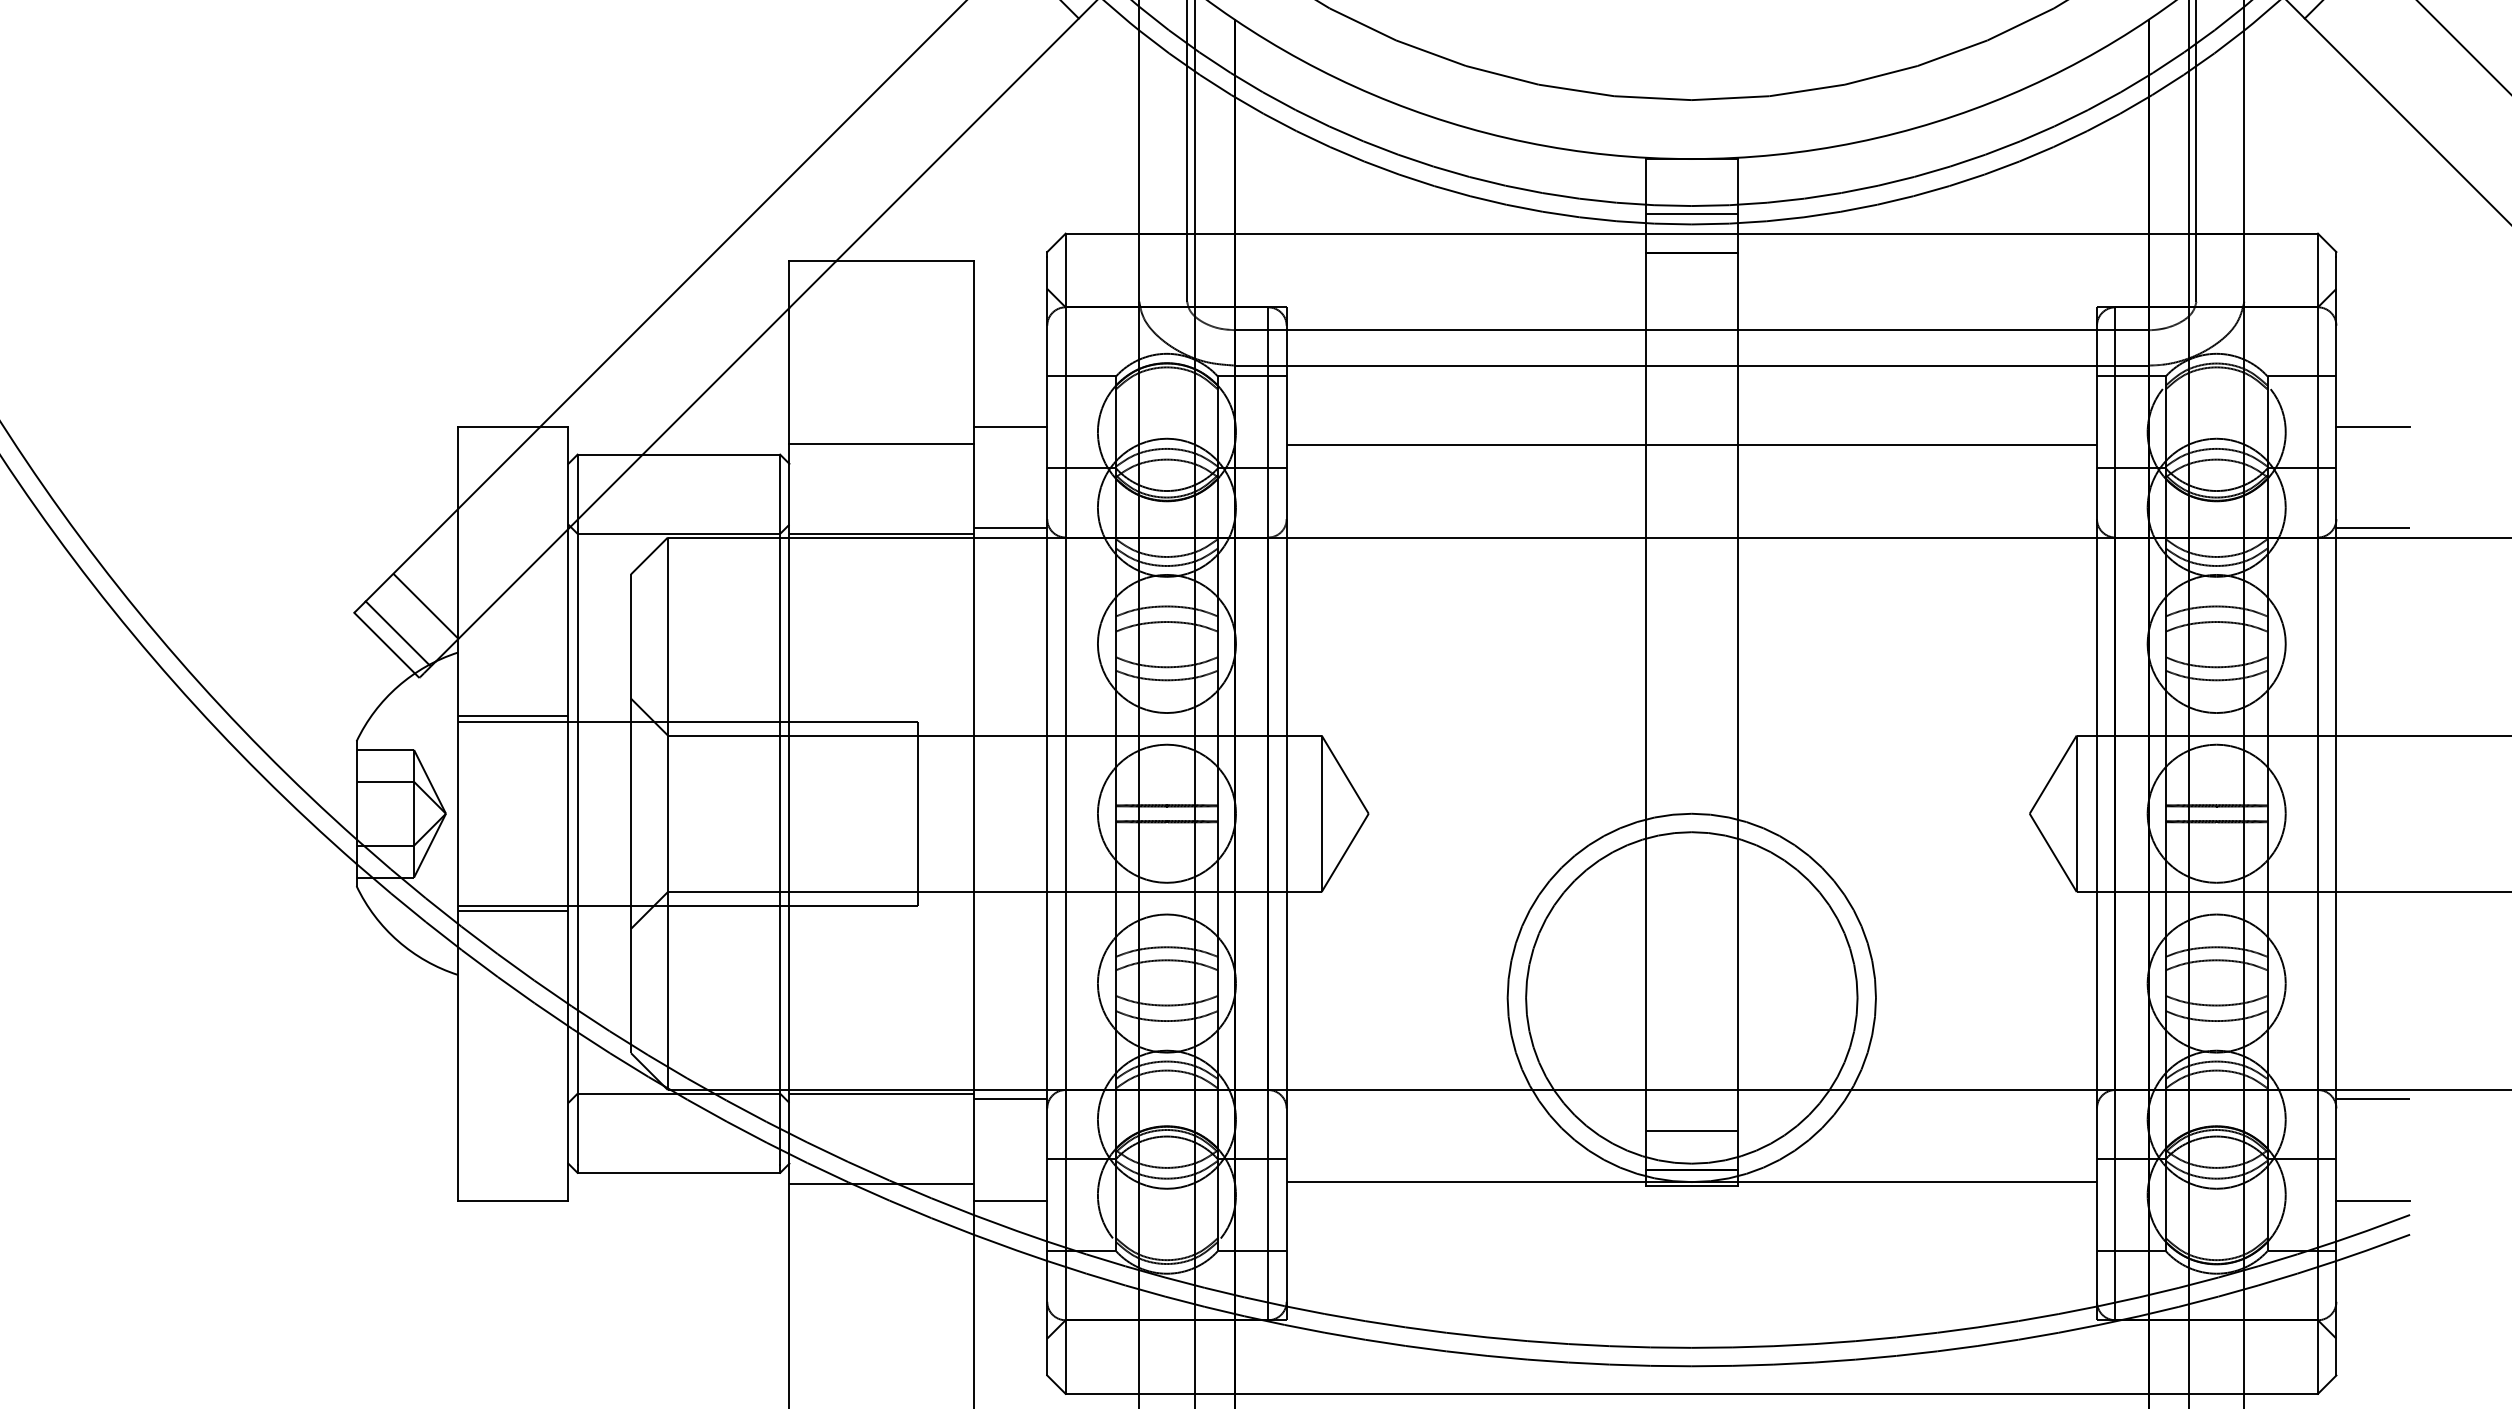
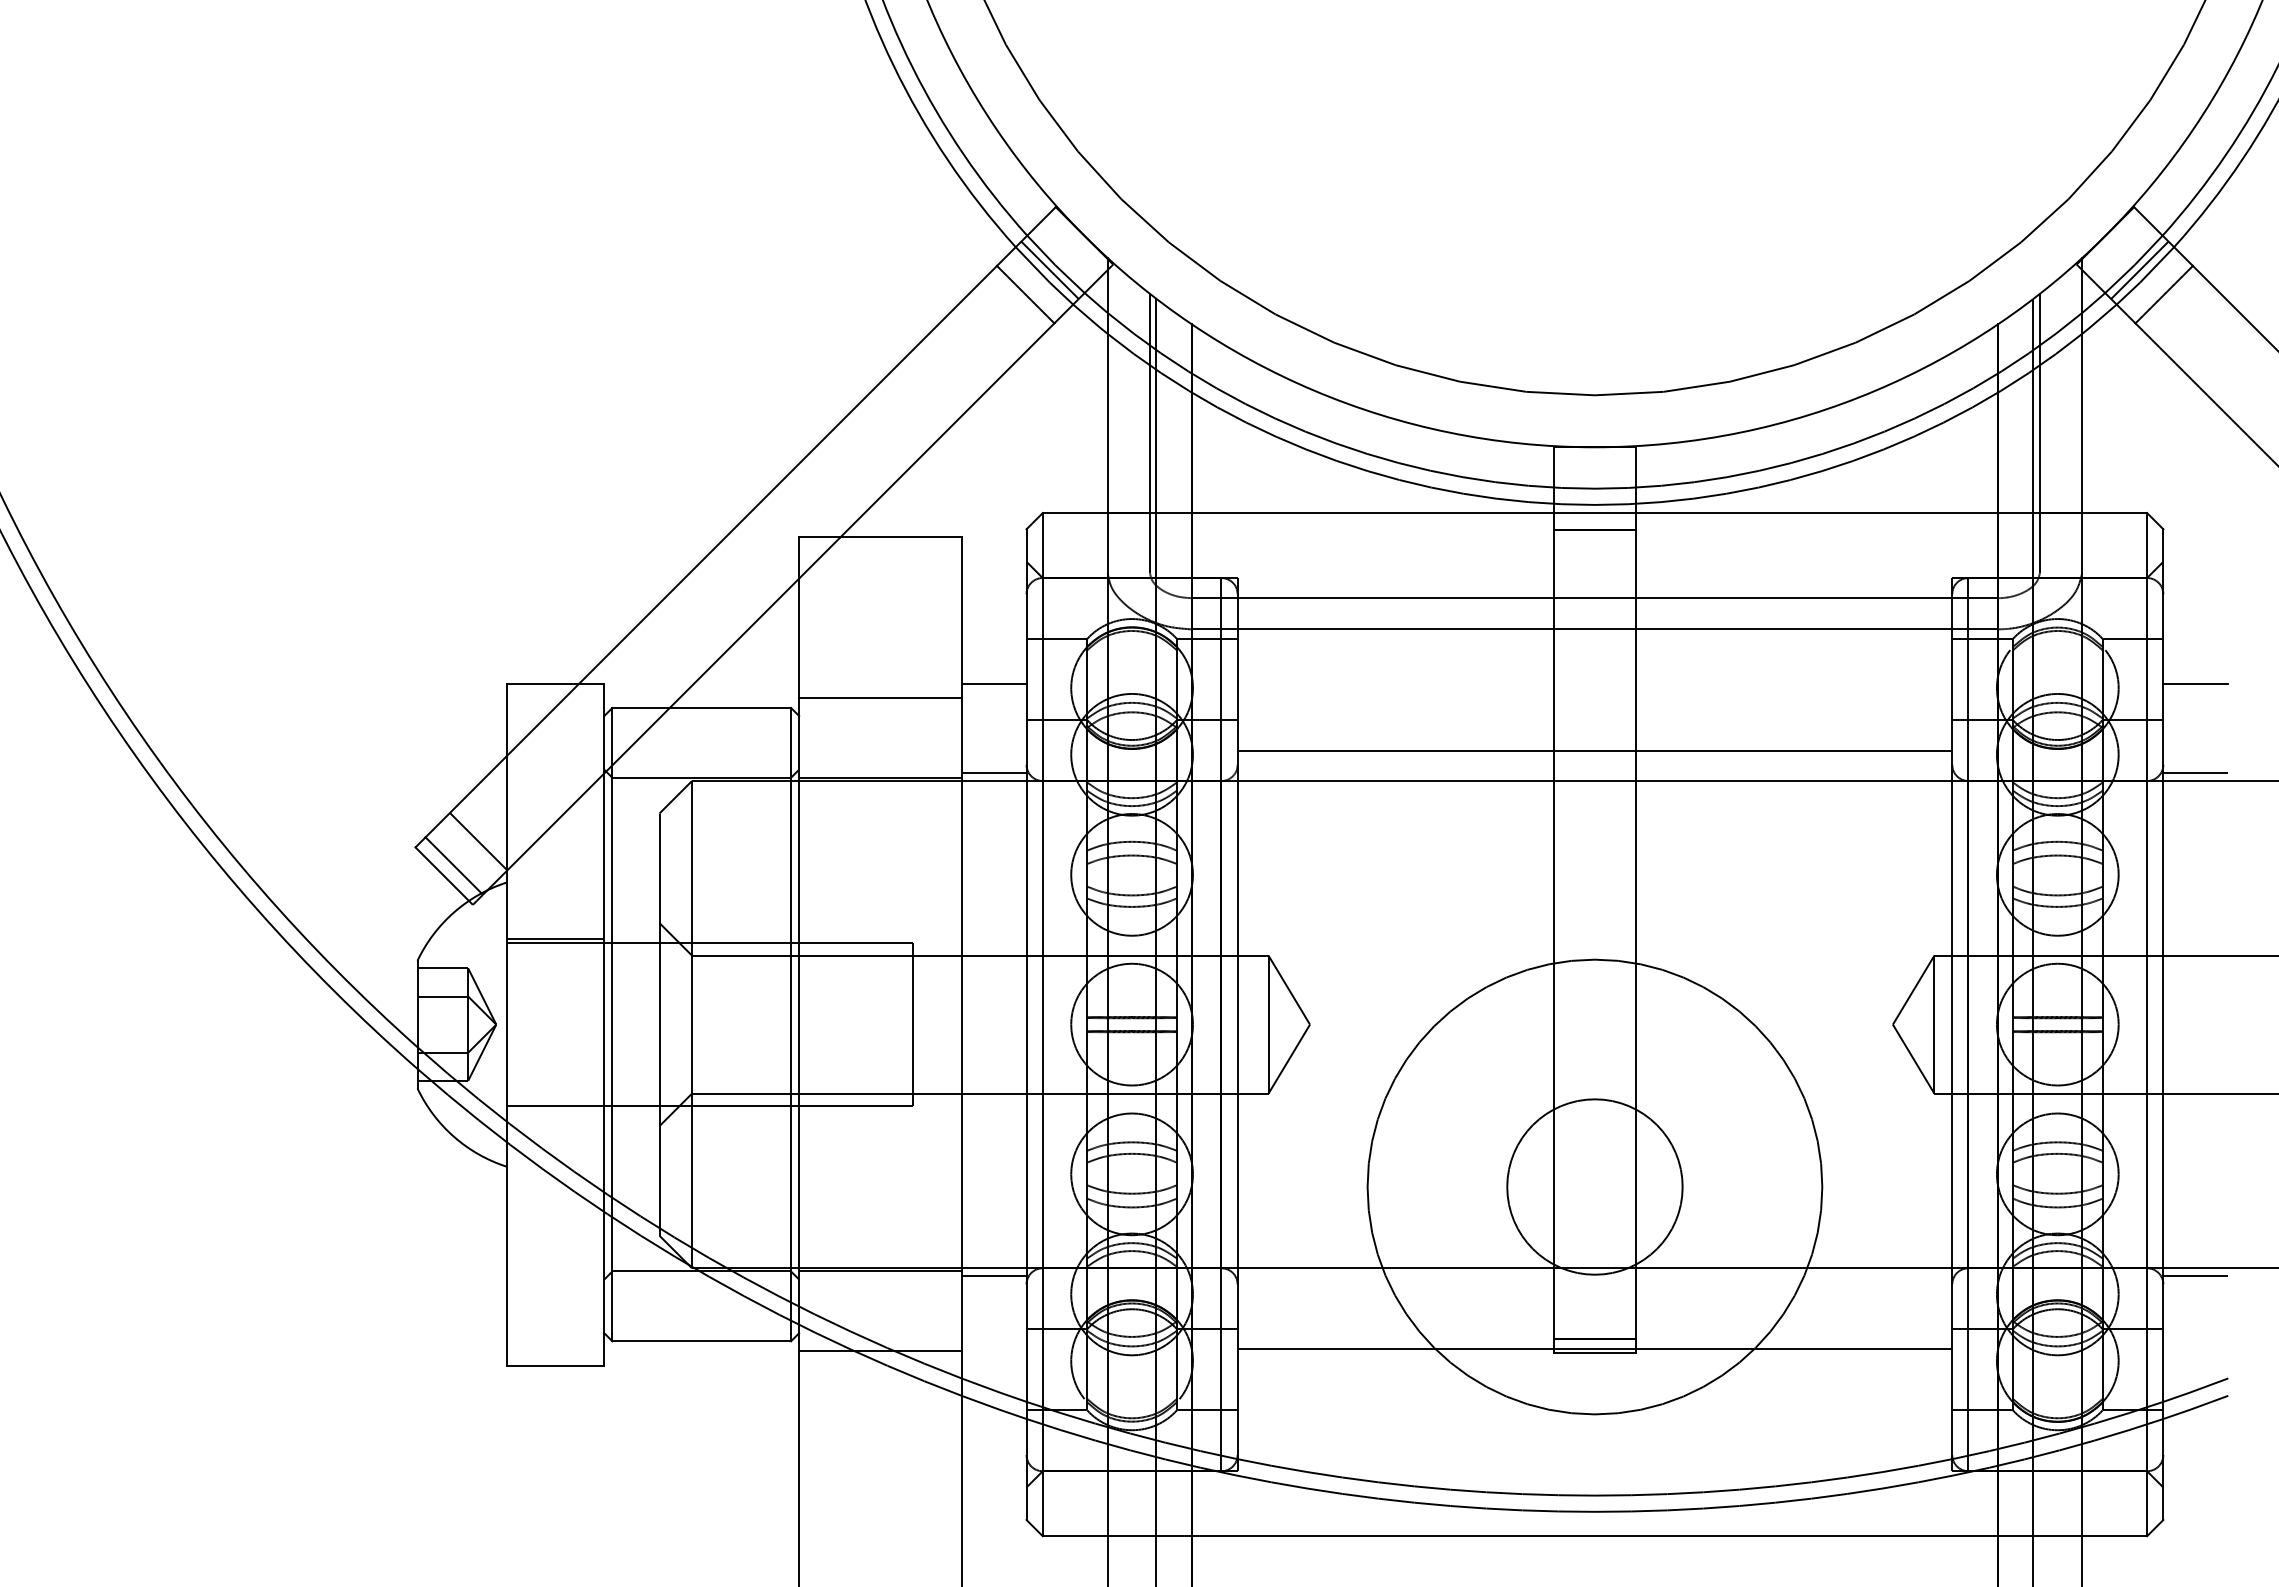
line: (1691, 214) -> (1594, 496), removed
line: (1691, 445) -> (1594, 750), moved
line: (513, 911) -> (555, 1110), removed
circle: (1691, 997) -> (1594, 1186), size x0.6
circle: (1691, 997) -> (1594, 1186), size x1.4
line: (1691, 1131) -> (1594, 1304), removed
line: (1009, 1200) -> (993, 1365), removed
line: (2372, 1200) -> (2195, 1365), removed

